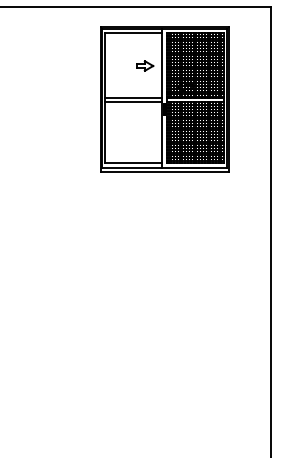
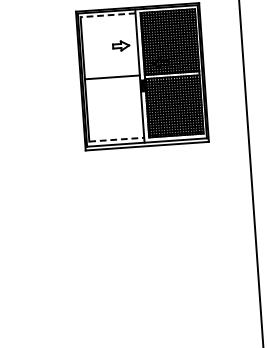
line: (133, 33) -> (108, 15), solid -> dashed
line: (133, 102) -> (112, 81), removed
line: (133, 163) -> (116, 140), solid -> dashed

